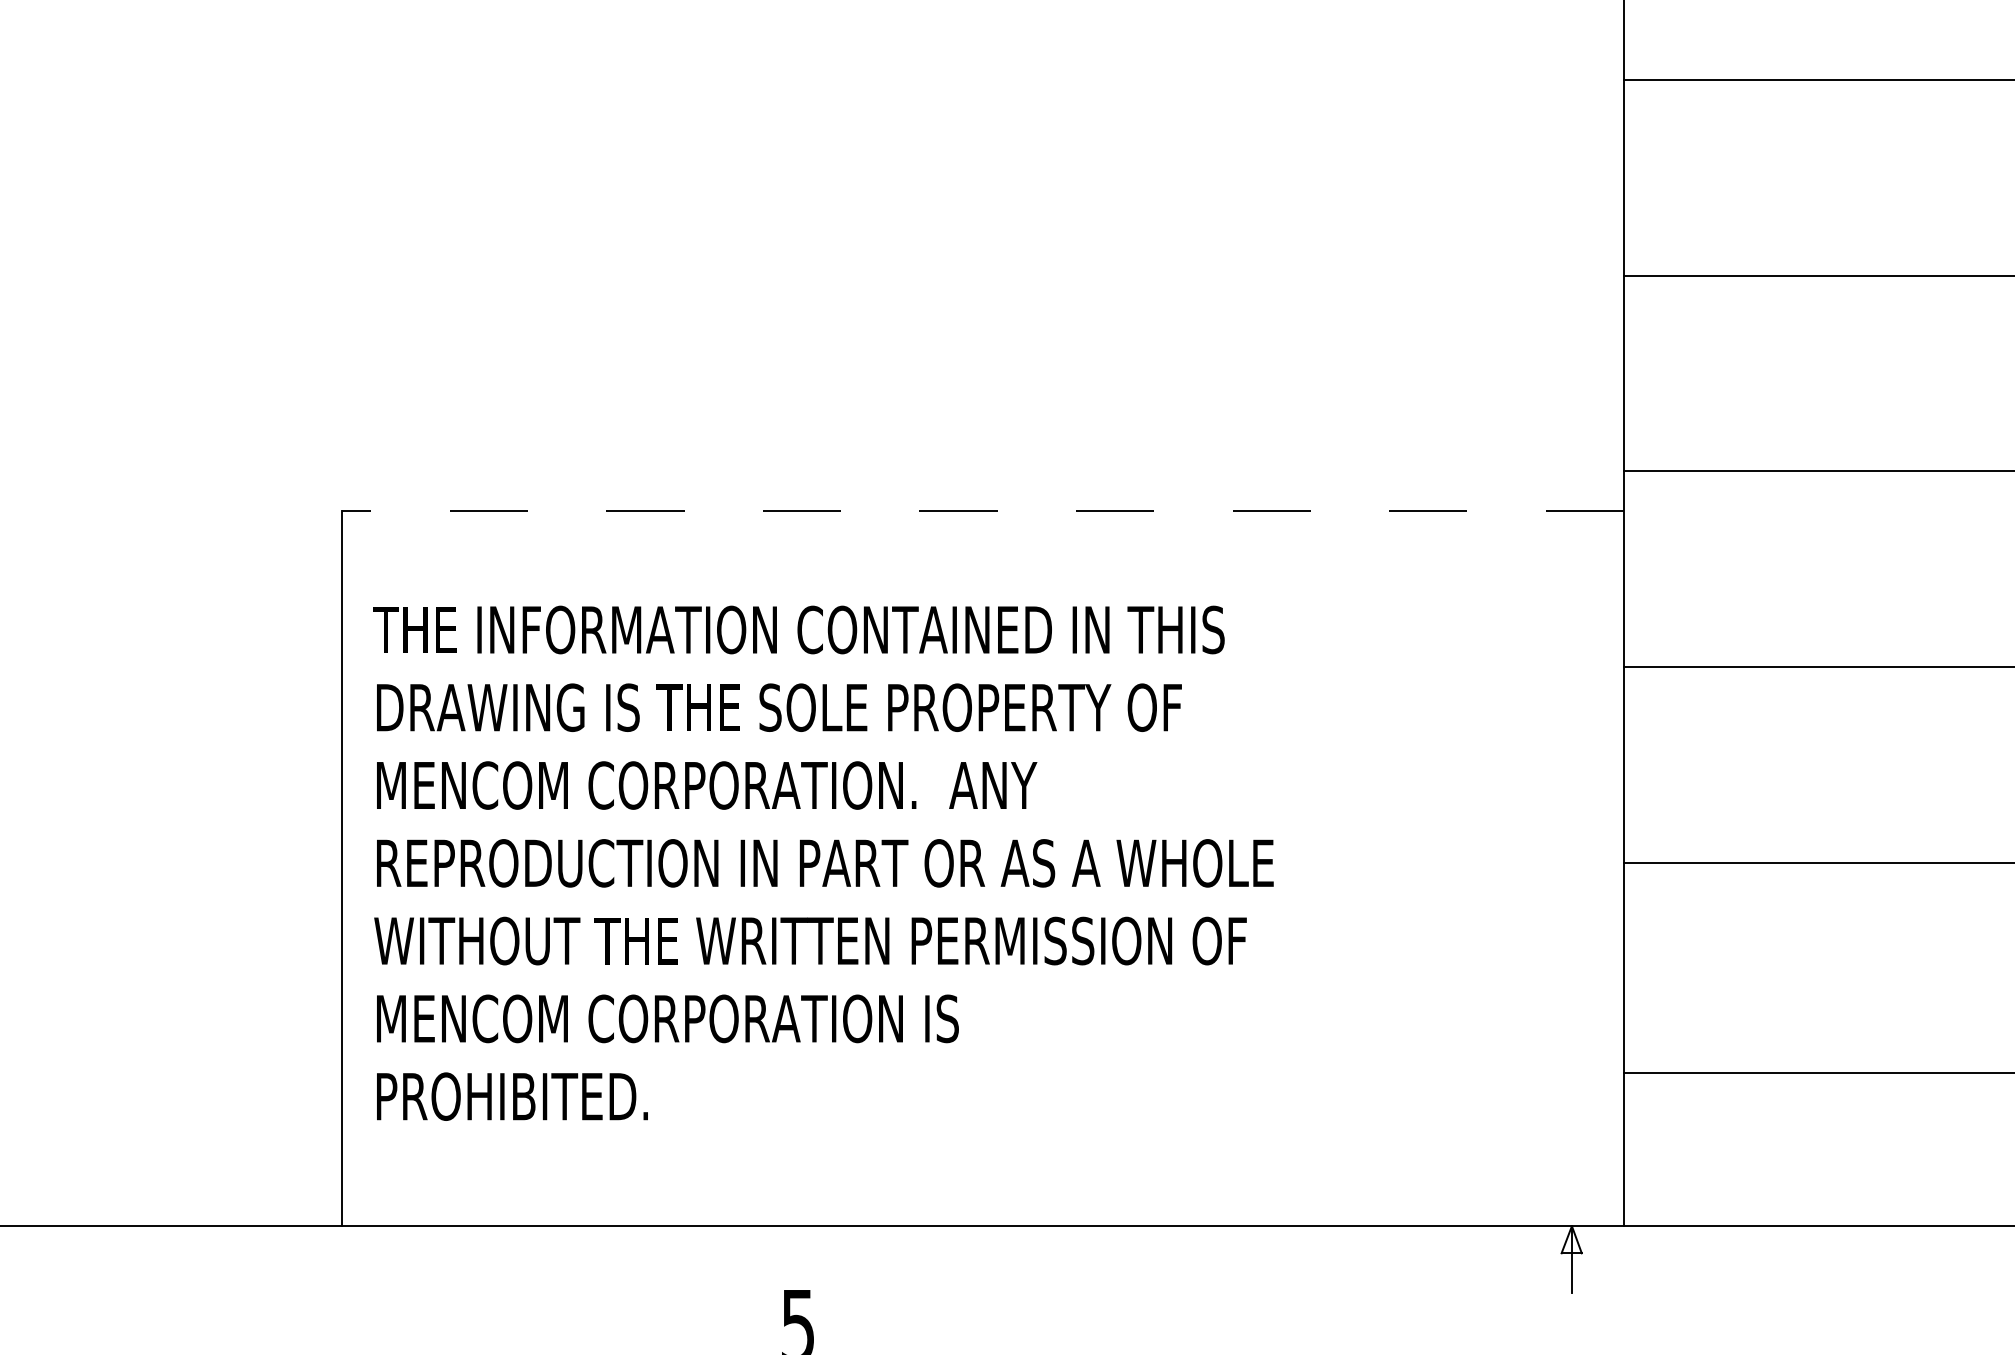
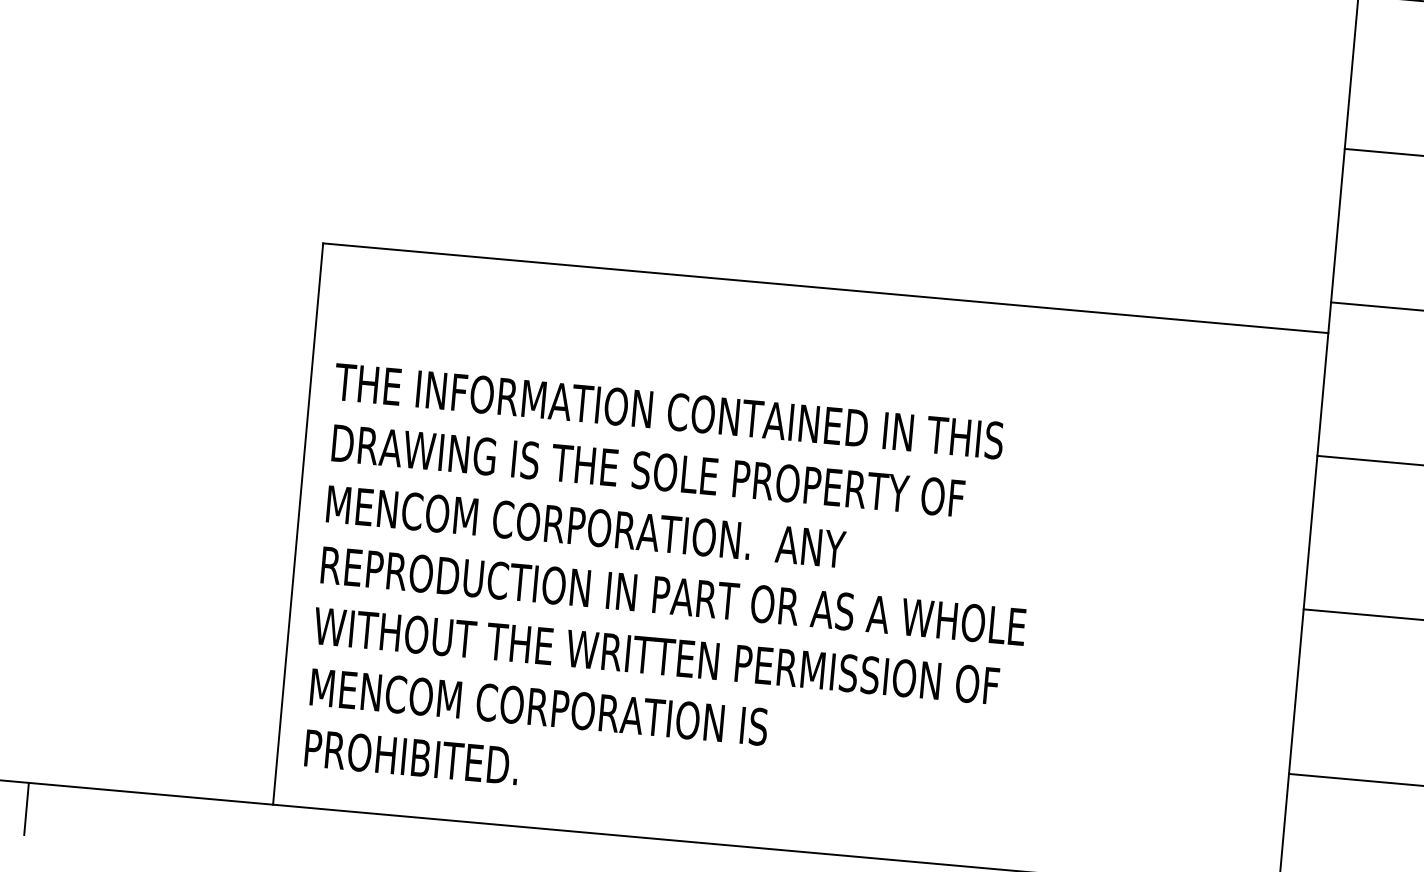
line: (983, 510) -> (826, 288), dashed -> solid
text: (823, 862) -> (672, 595), moved
line: (30, 1259) -> (26, 808), added

